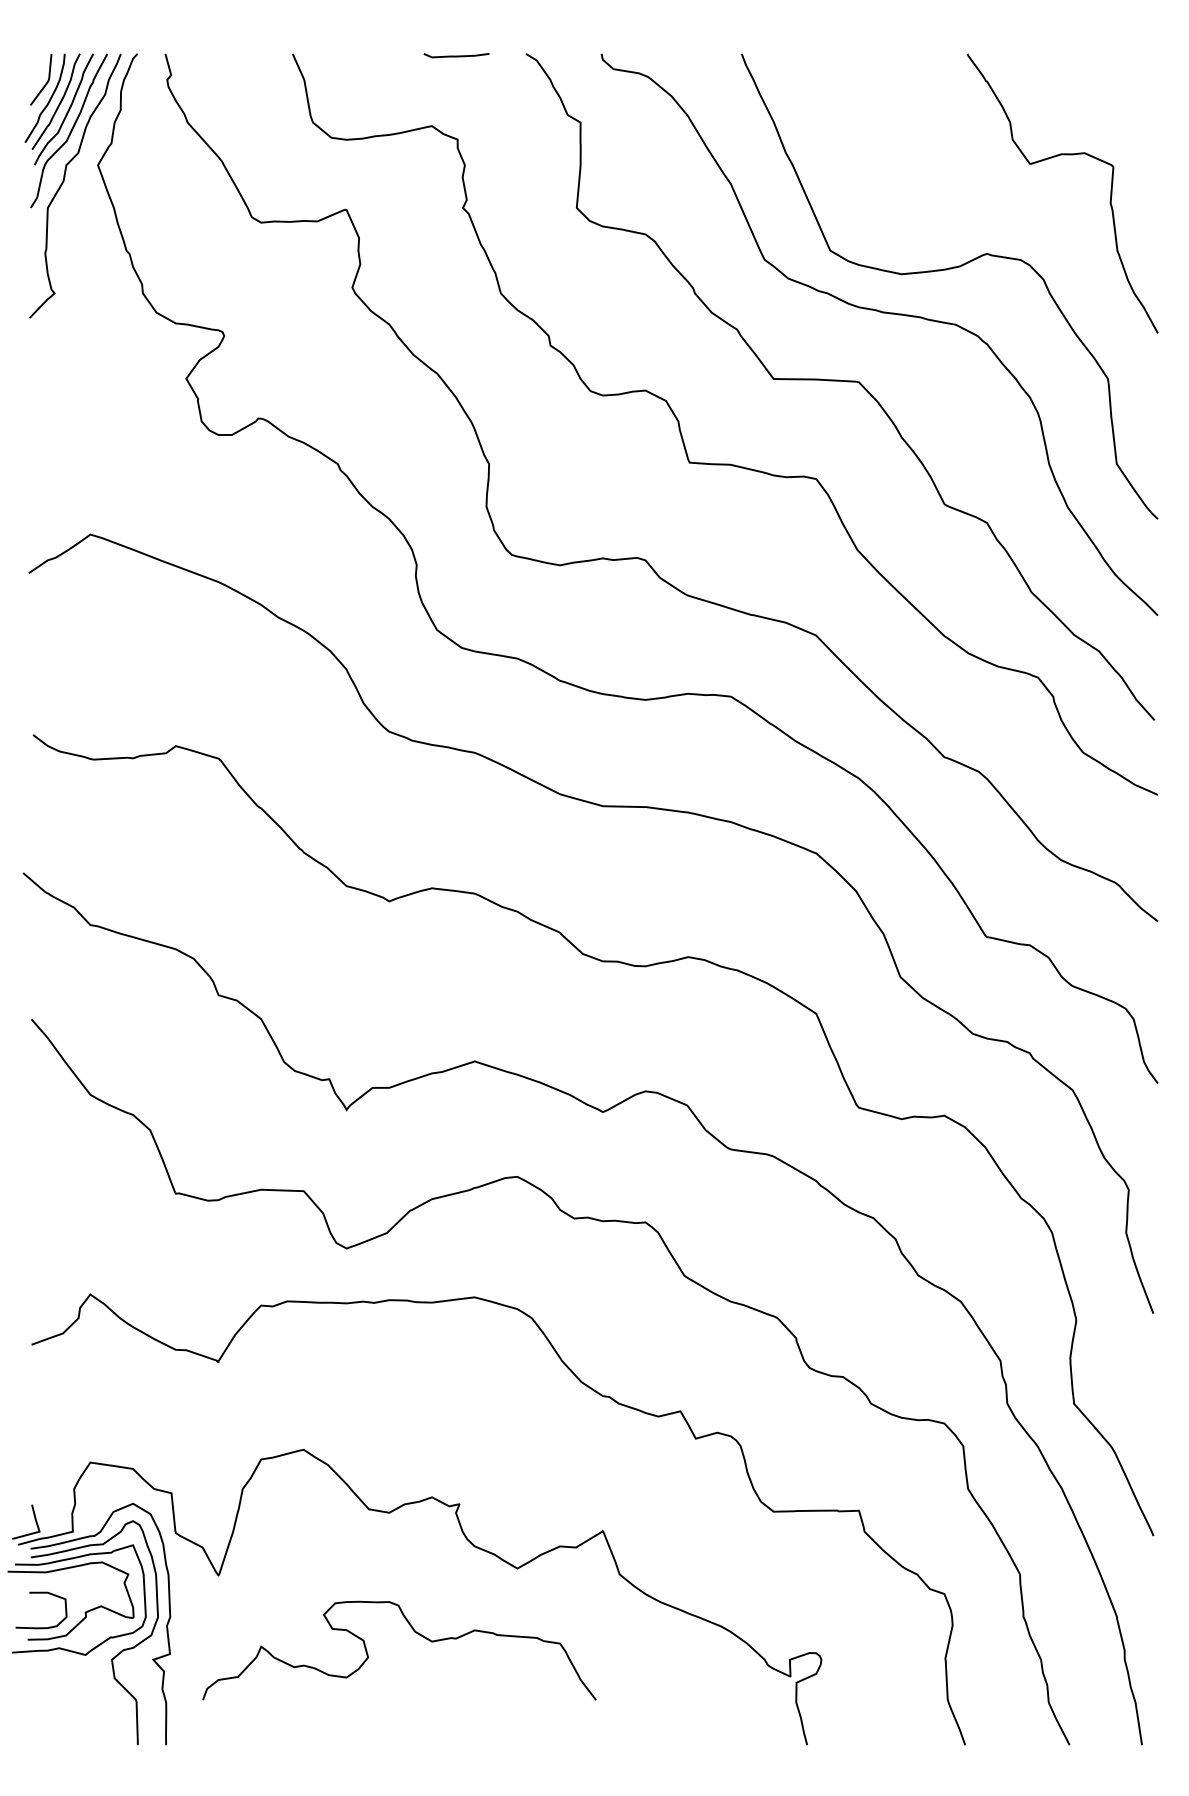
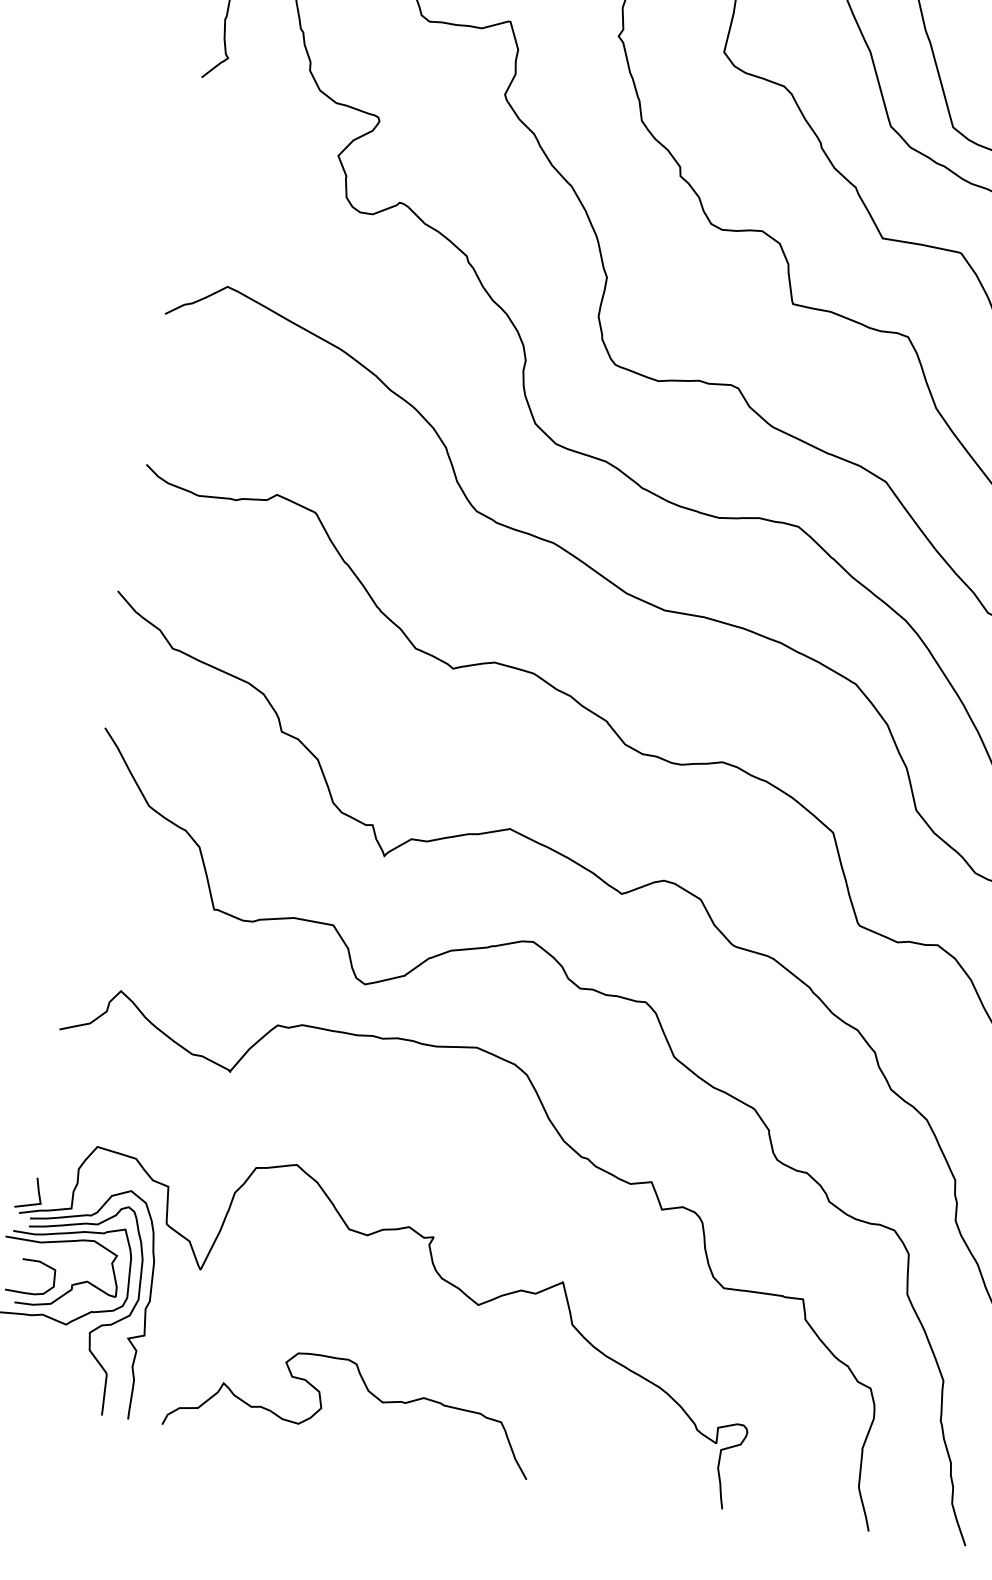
curve: (414, 1632) -> (367, 1391), moved

